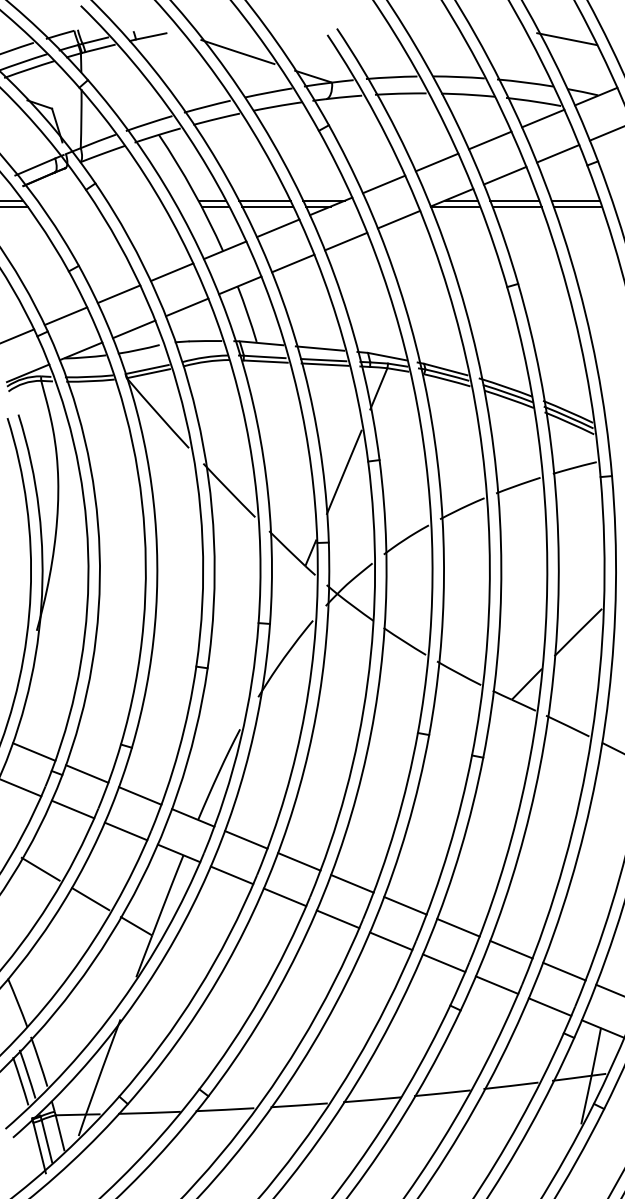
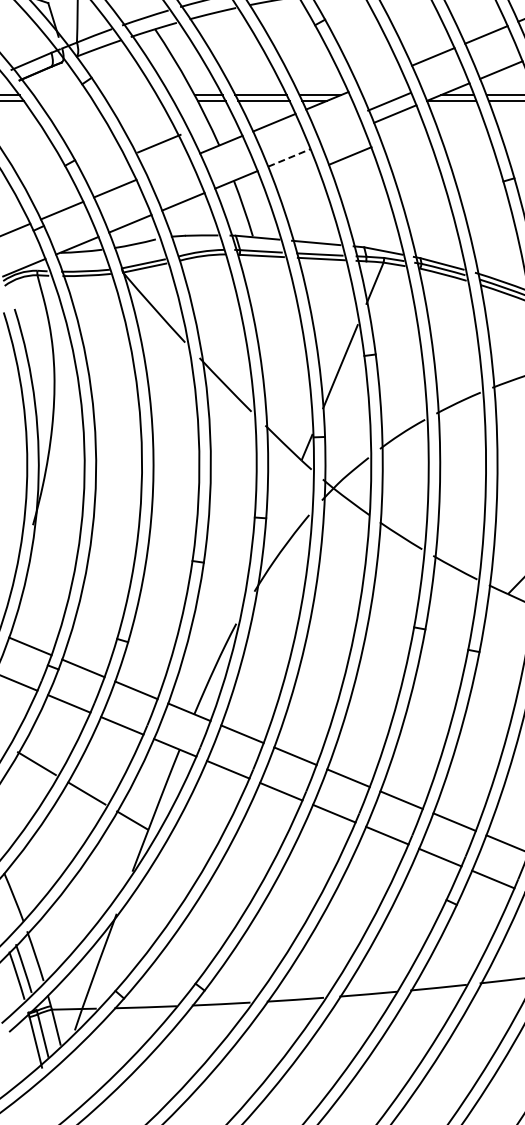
line: (383, 184) -> (388, 101), moved
line: (346, 241) -> (350, 155), moved
line: (293, 263) -> (289, 157), solid -> dashed
line: (171, 272) -> (158, 143), moved

